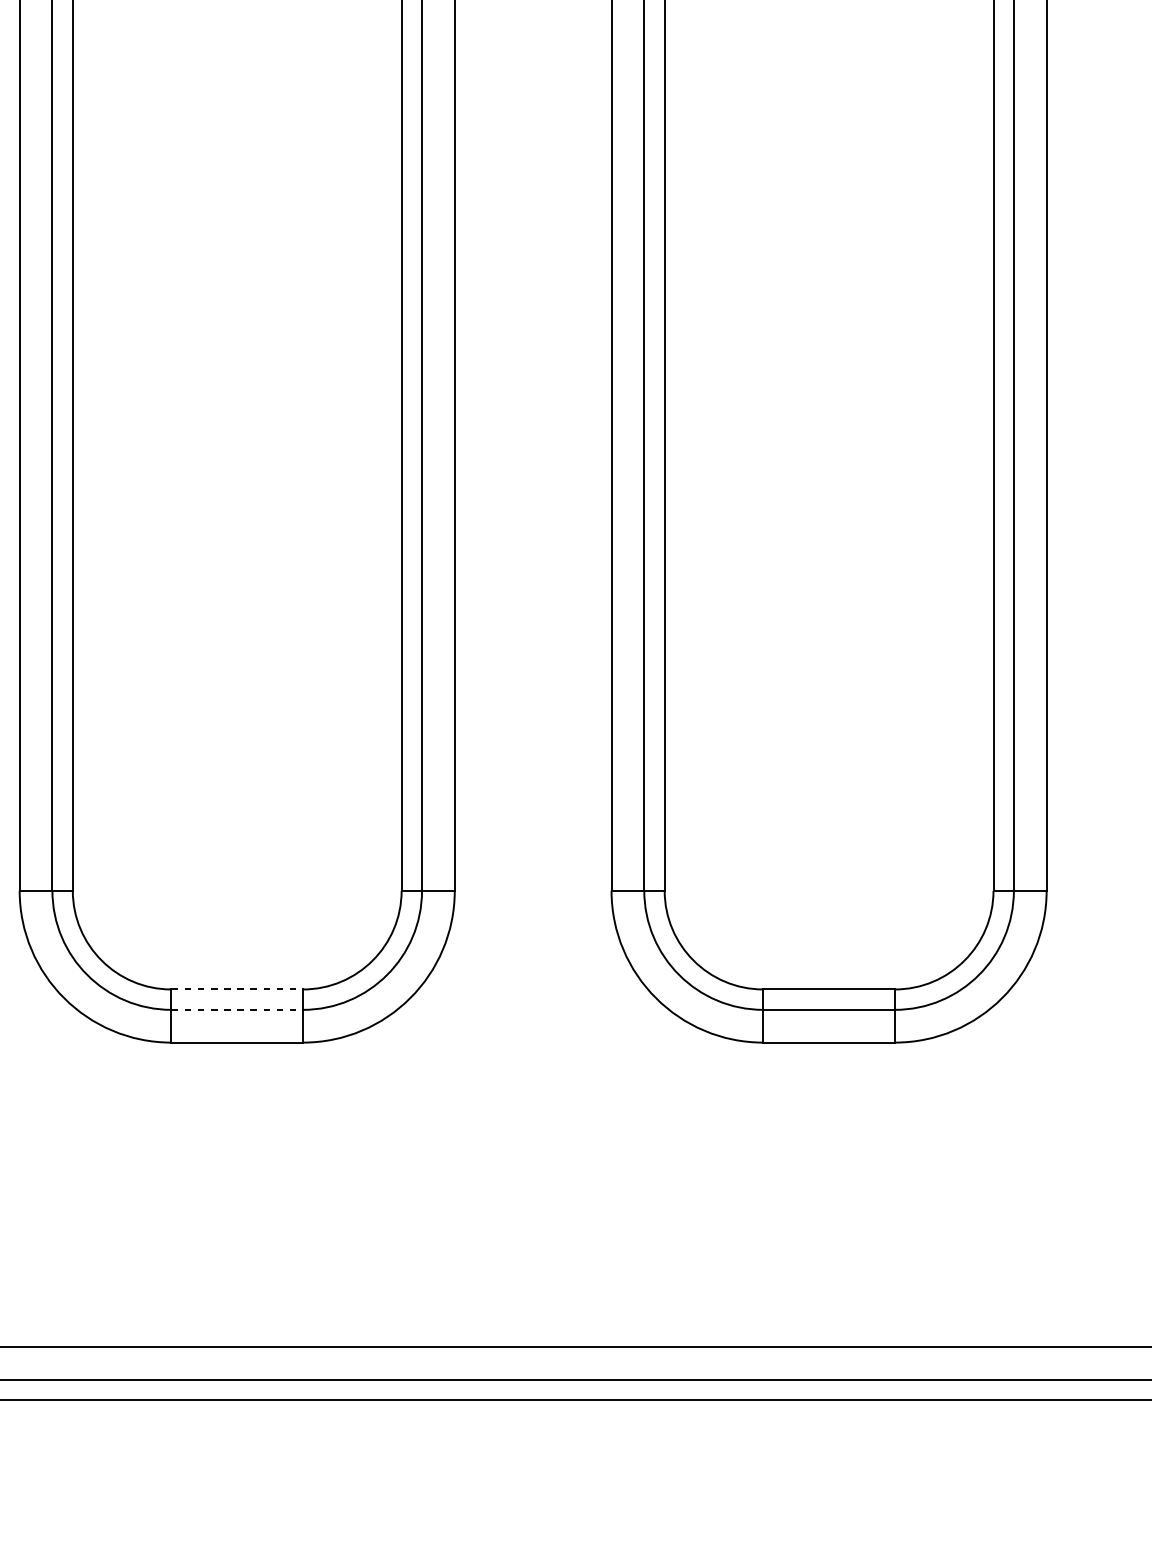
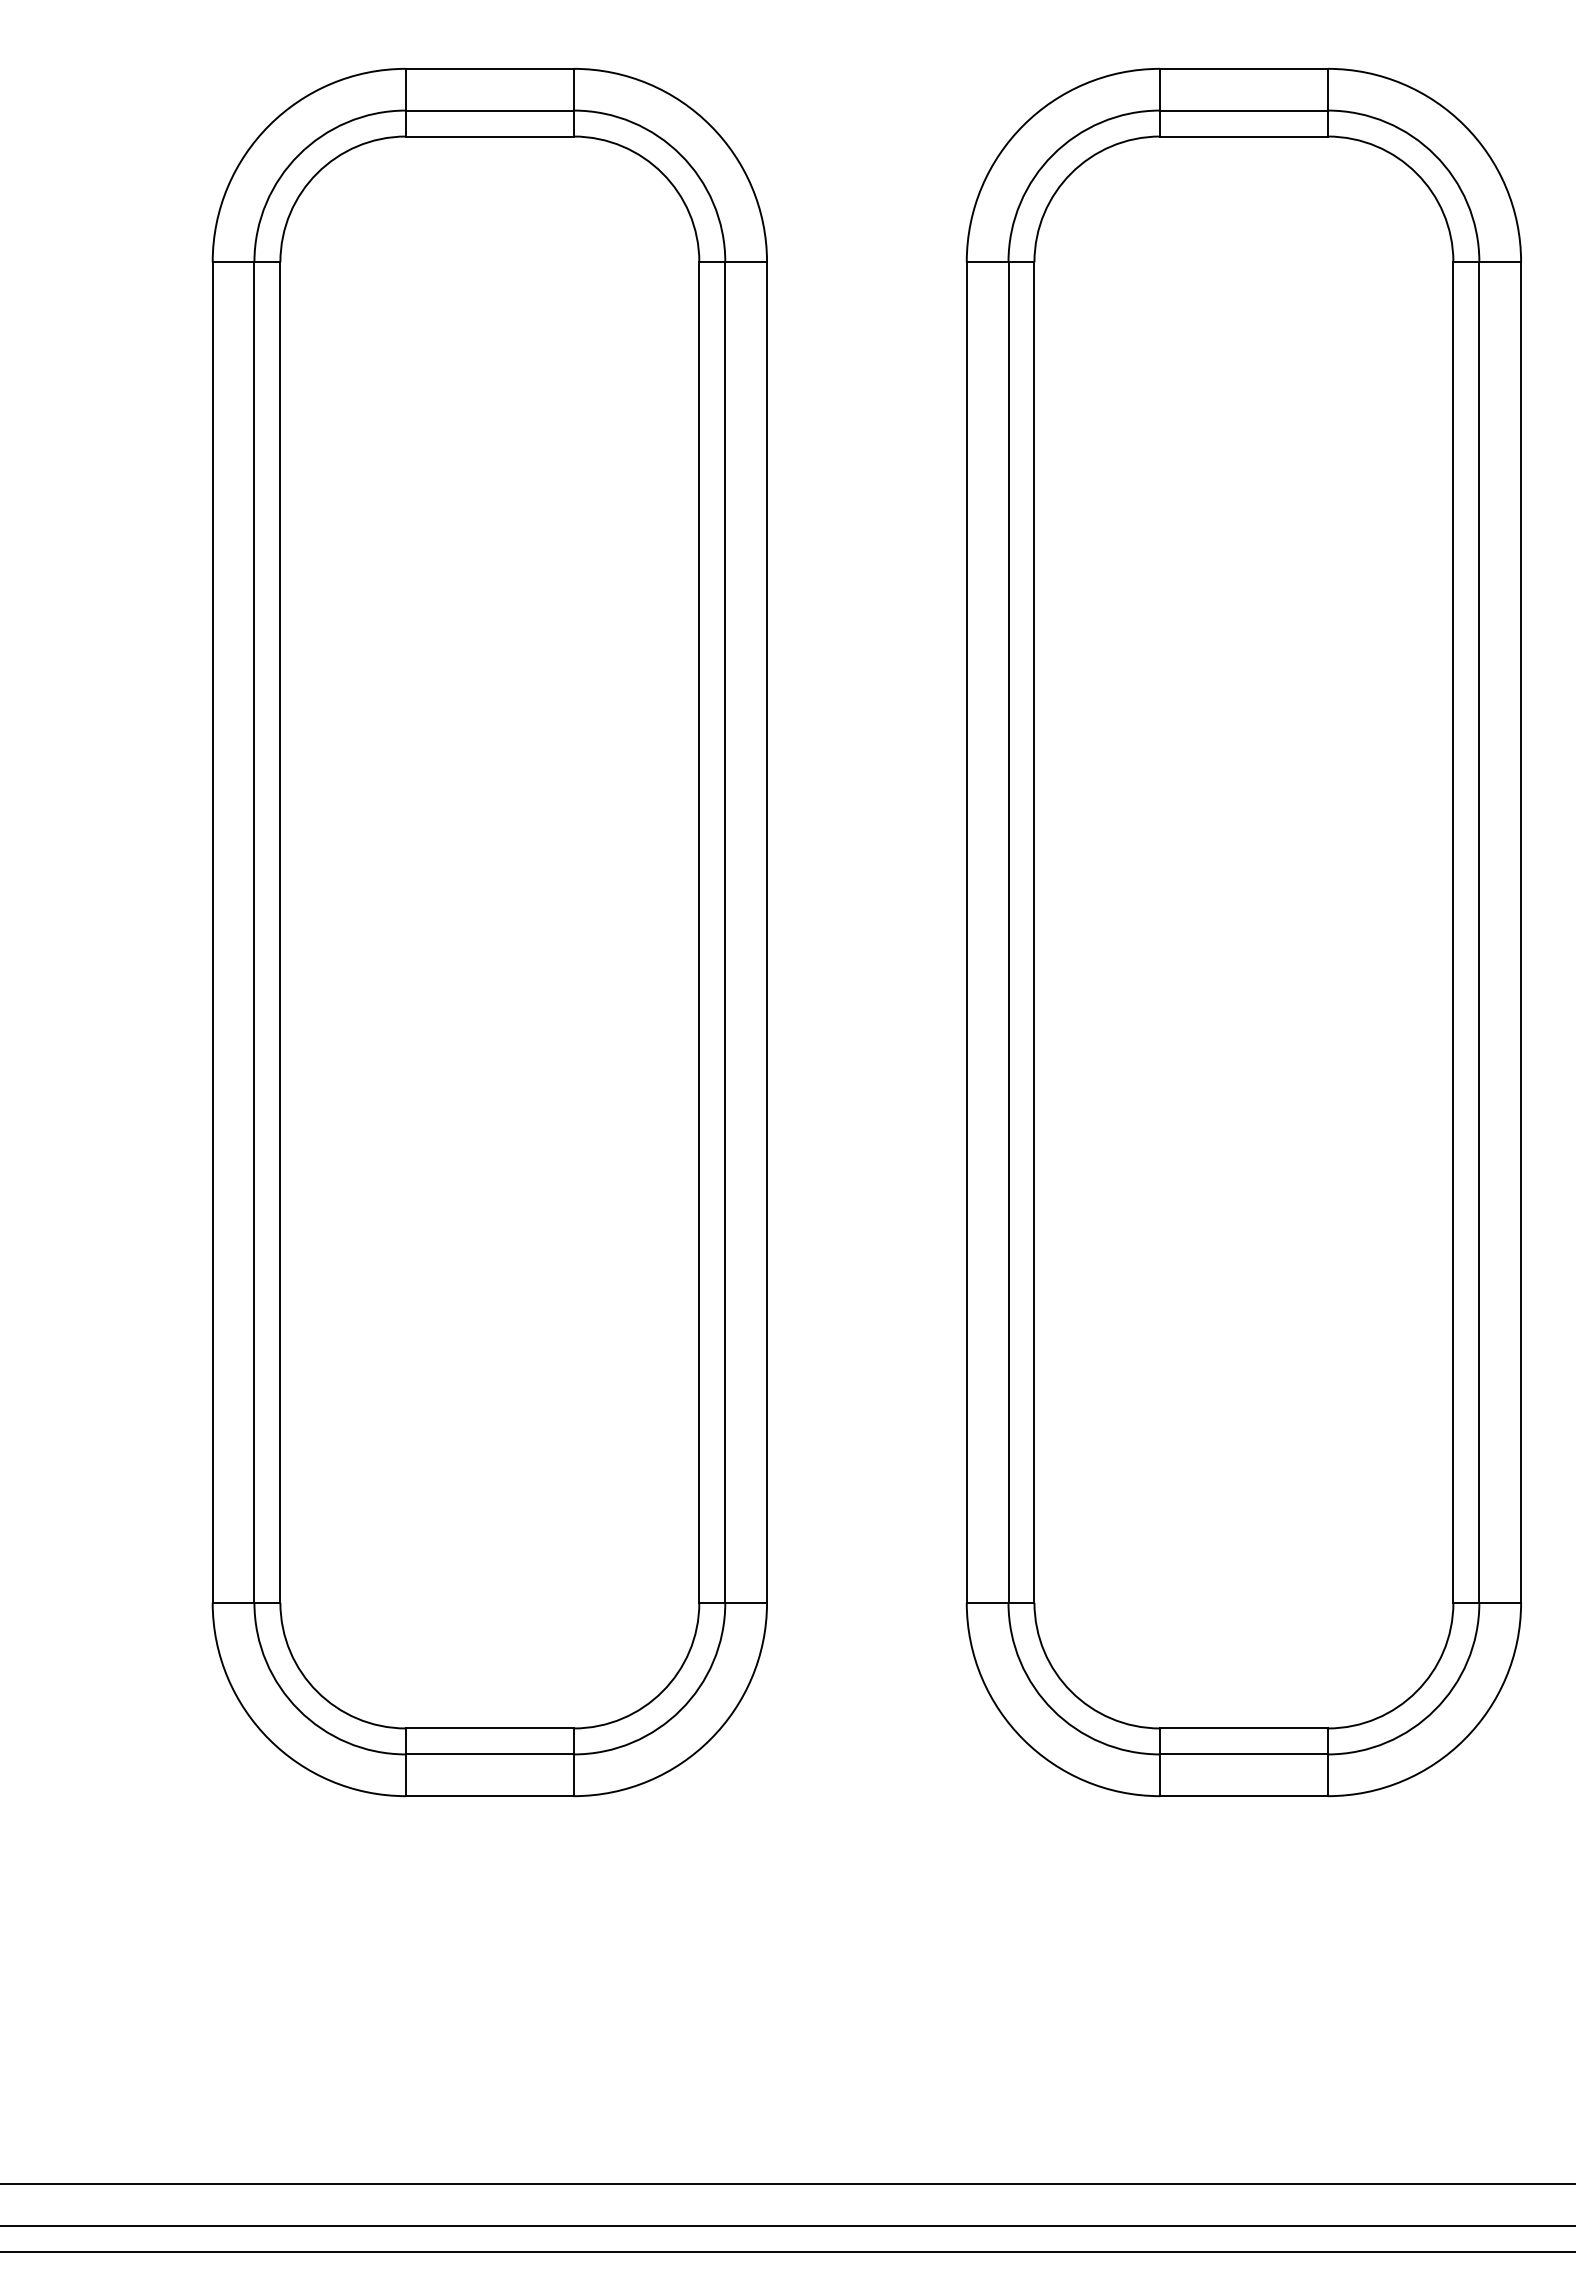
line: (236, 989) -> (489, 1728), dashed -> solid
line: (236, 1009) -> (489, 1754), dashed -> solid

